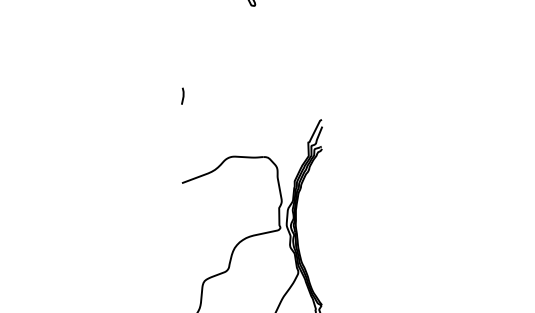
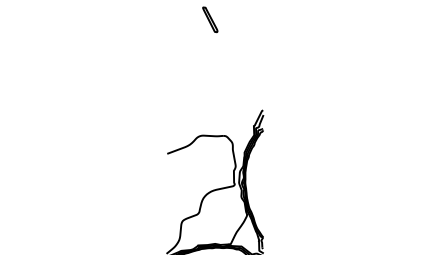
line: (182, 95) -> (167, 93), removed

